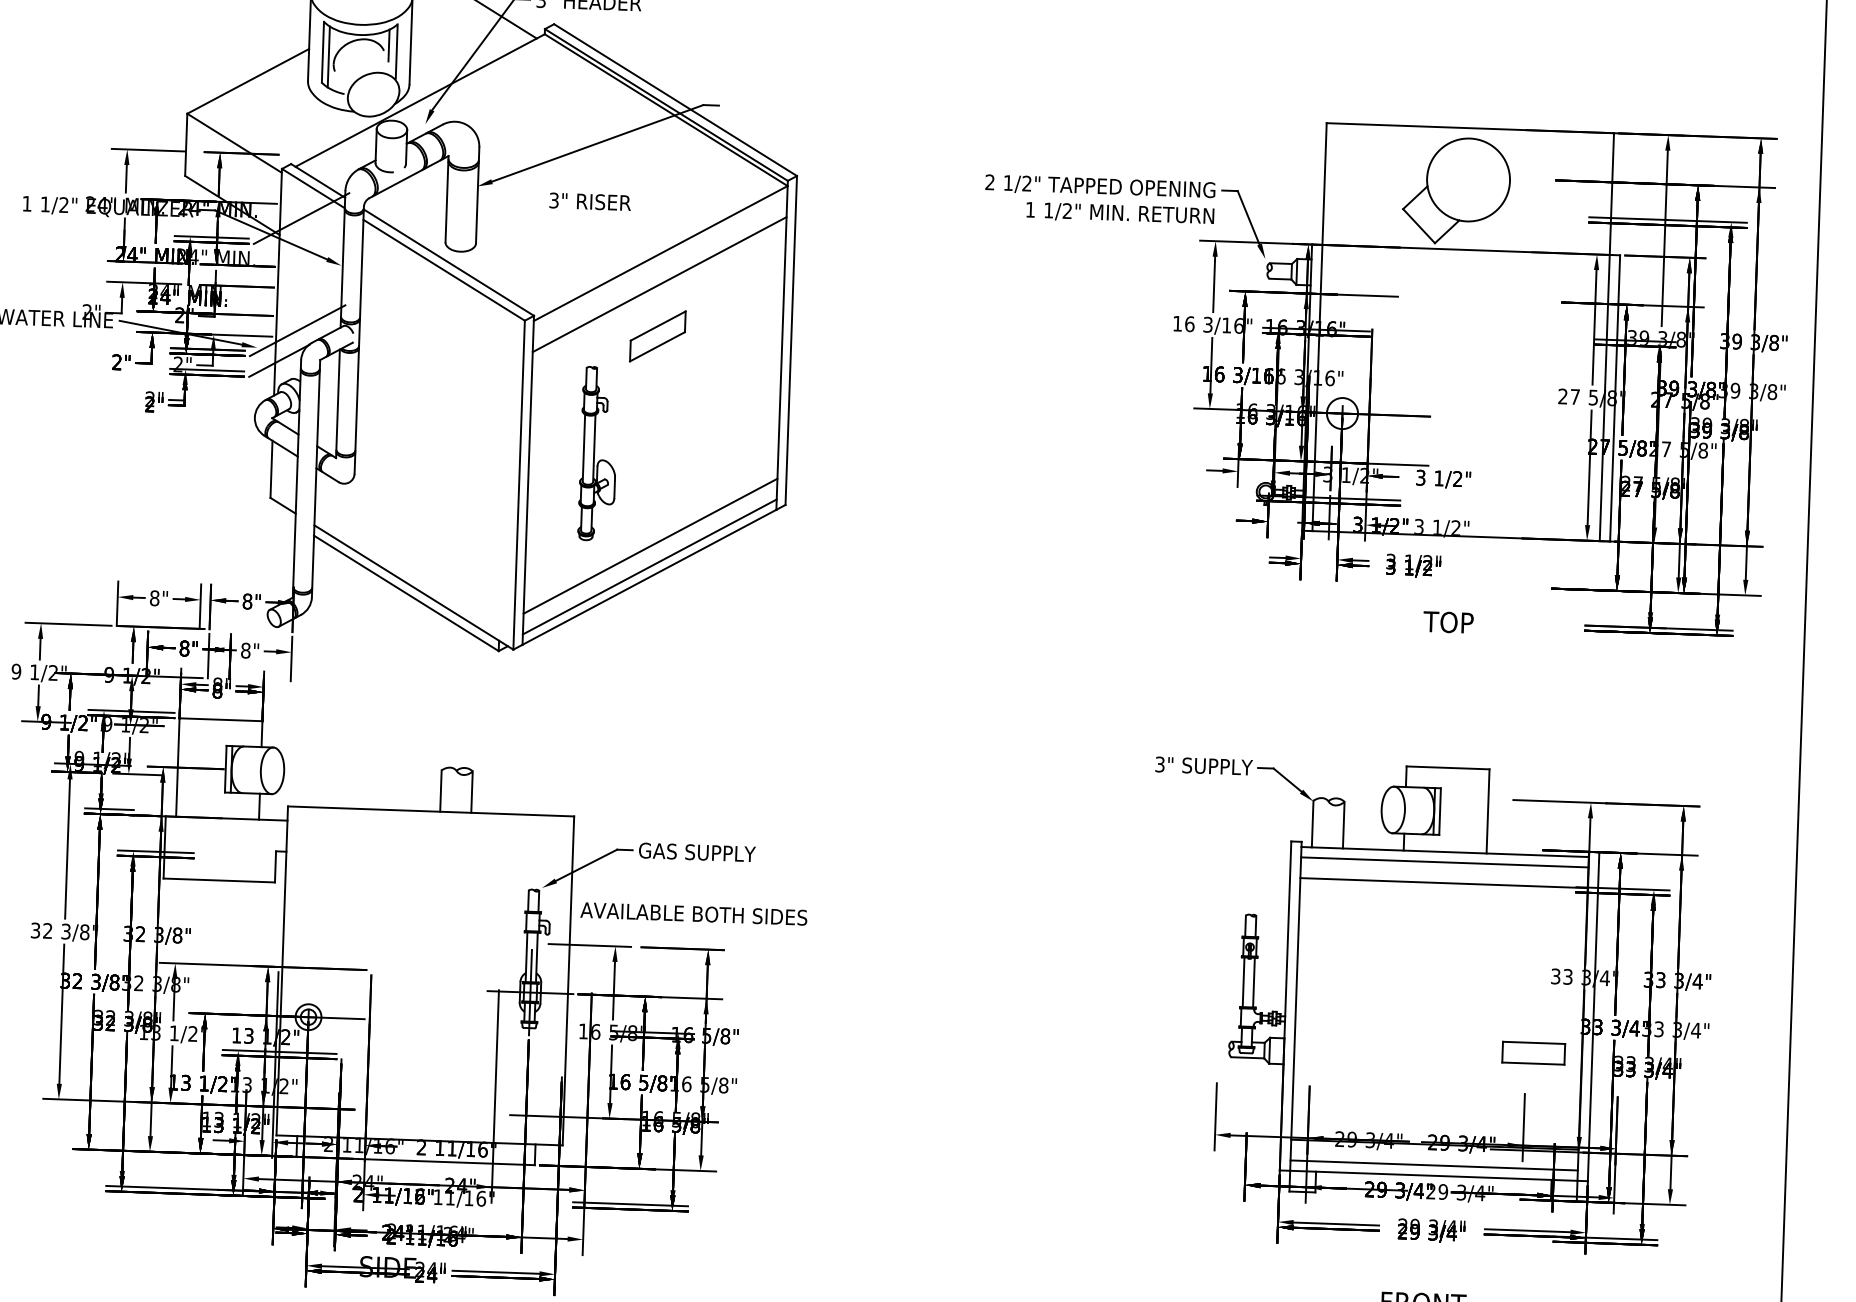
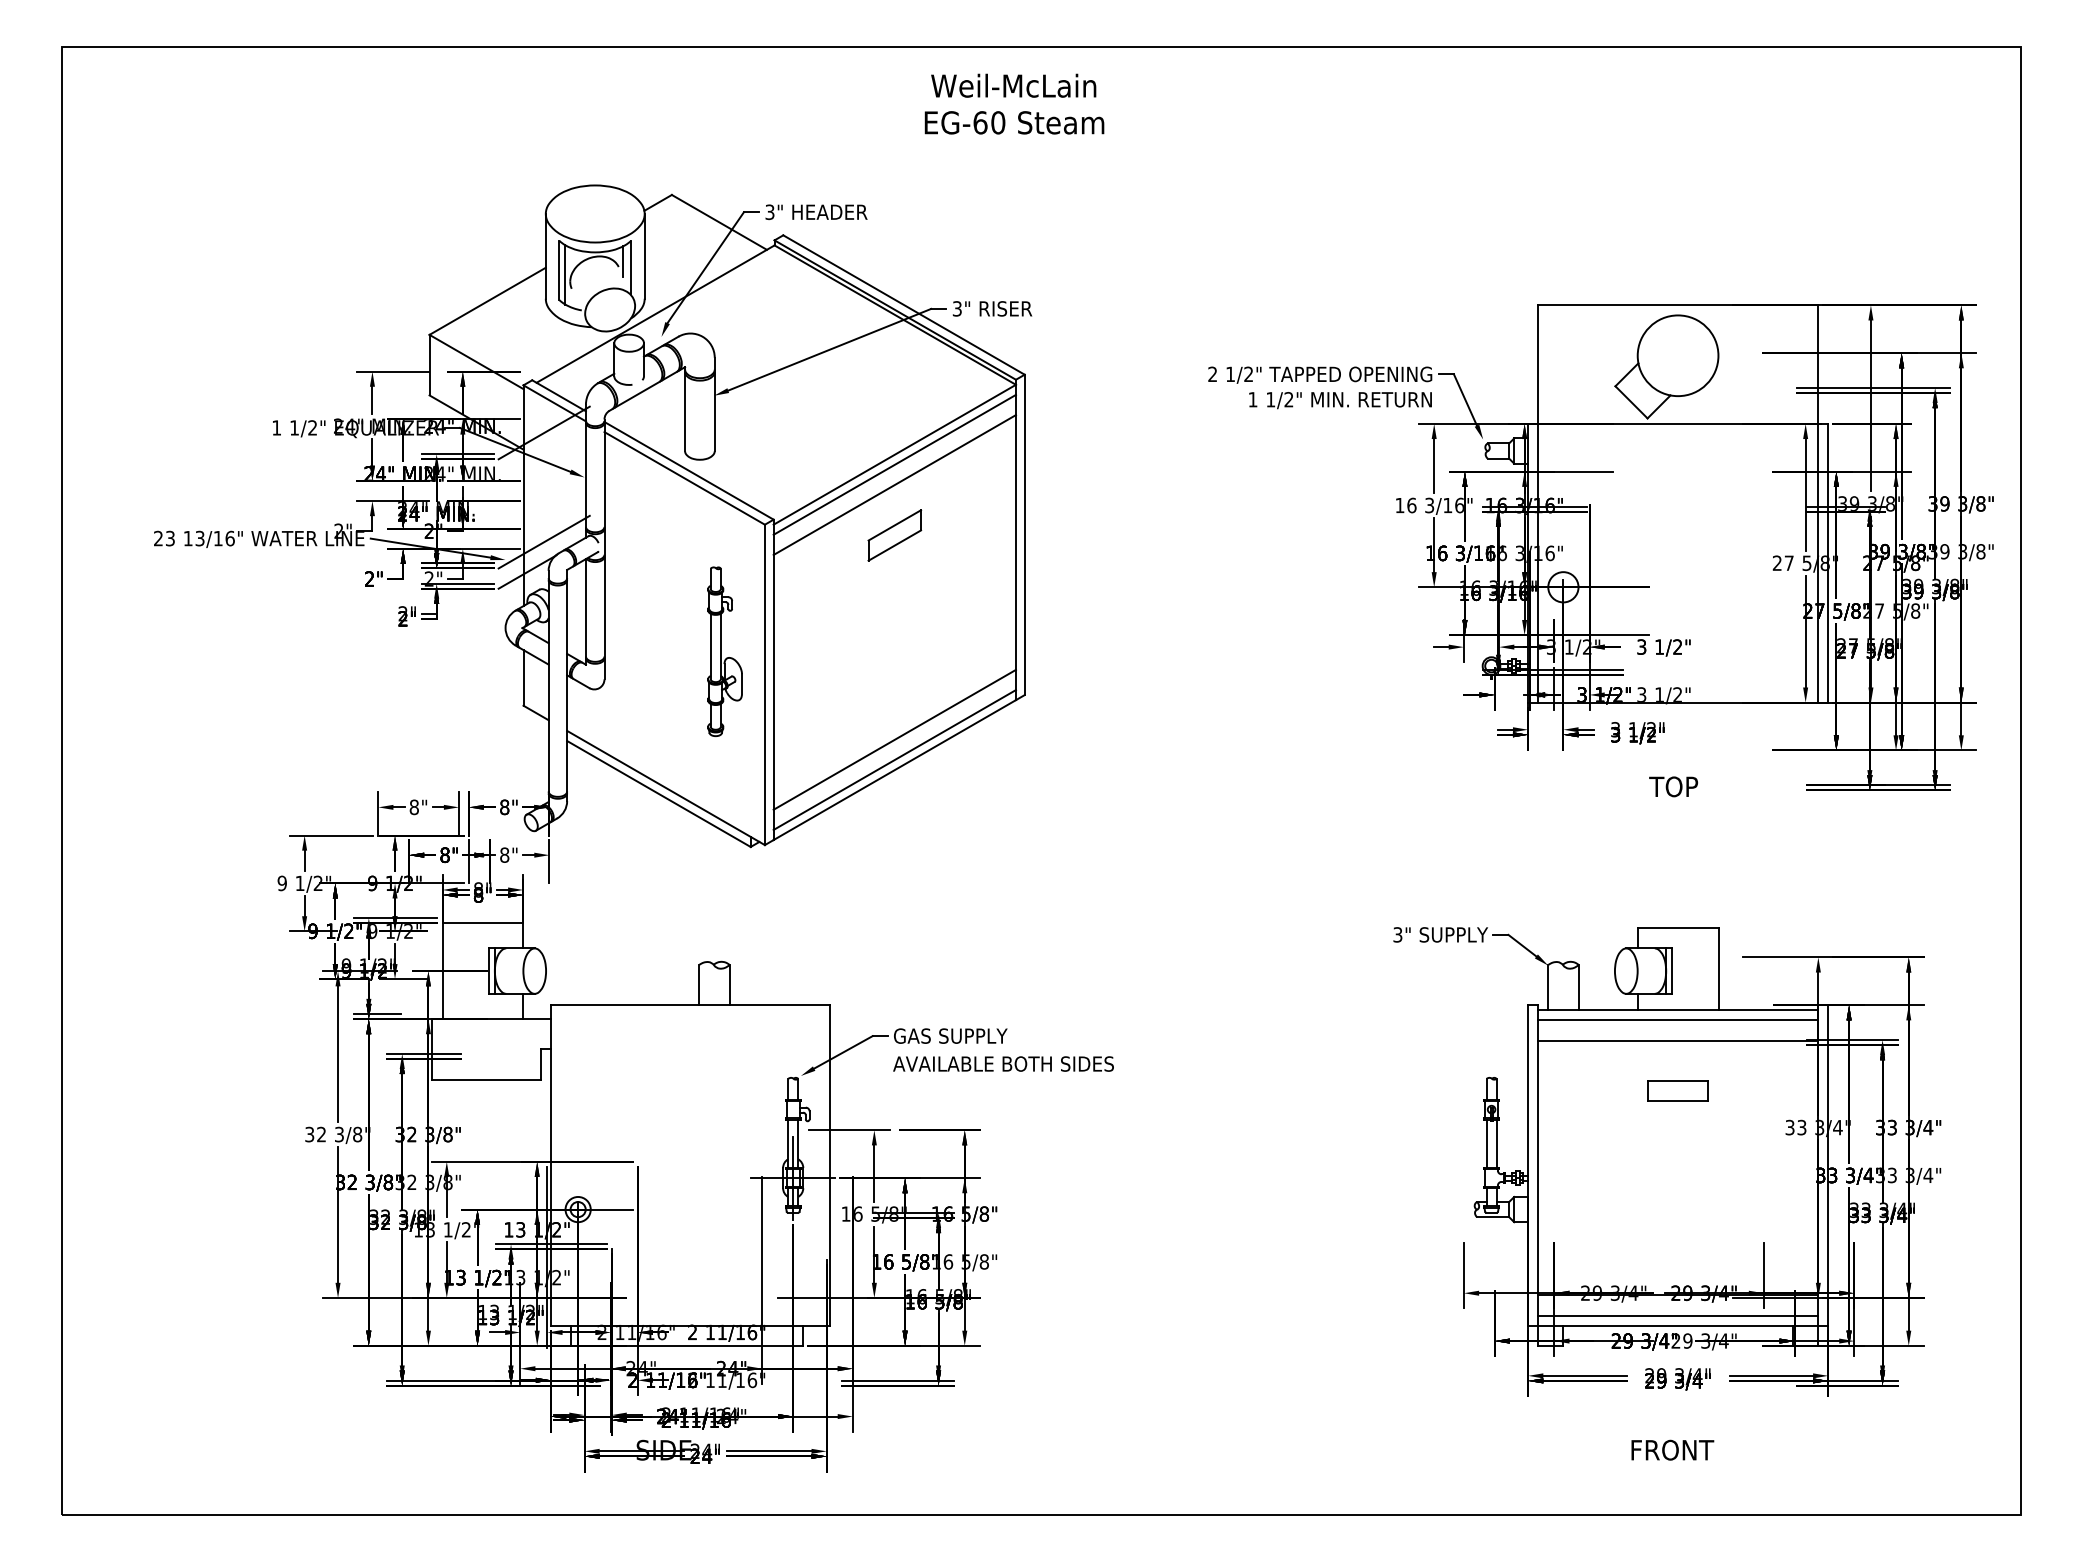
text: (590, 201) -> (992, 308), moved
line: (660, 263) -> (894, 464), added
part: (597, 453) -> (724, 651), moved
text: (693, 913) -> (1003, 1063), moved
part: (1533, 1052) -> (1677, 1090), moved

